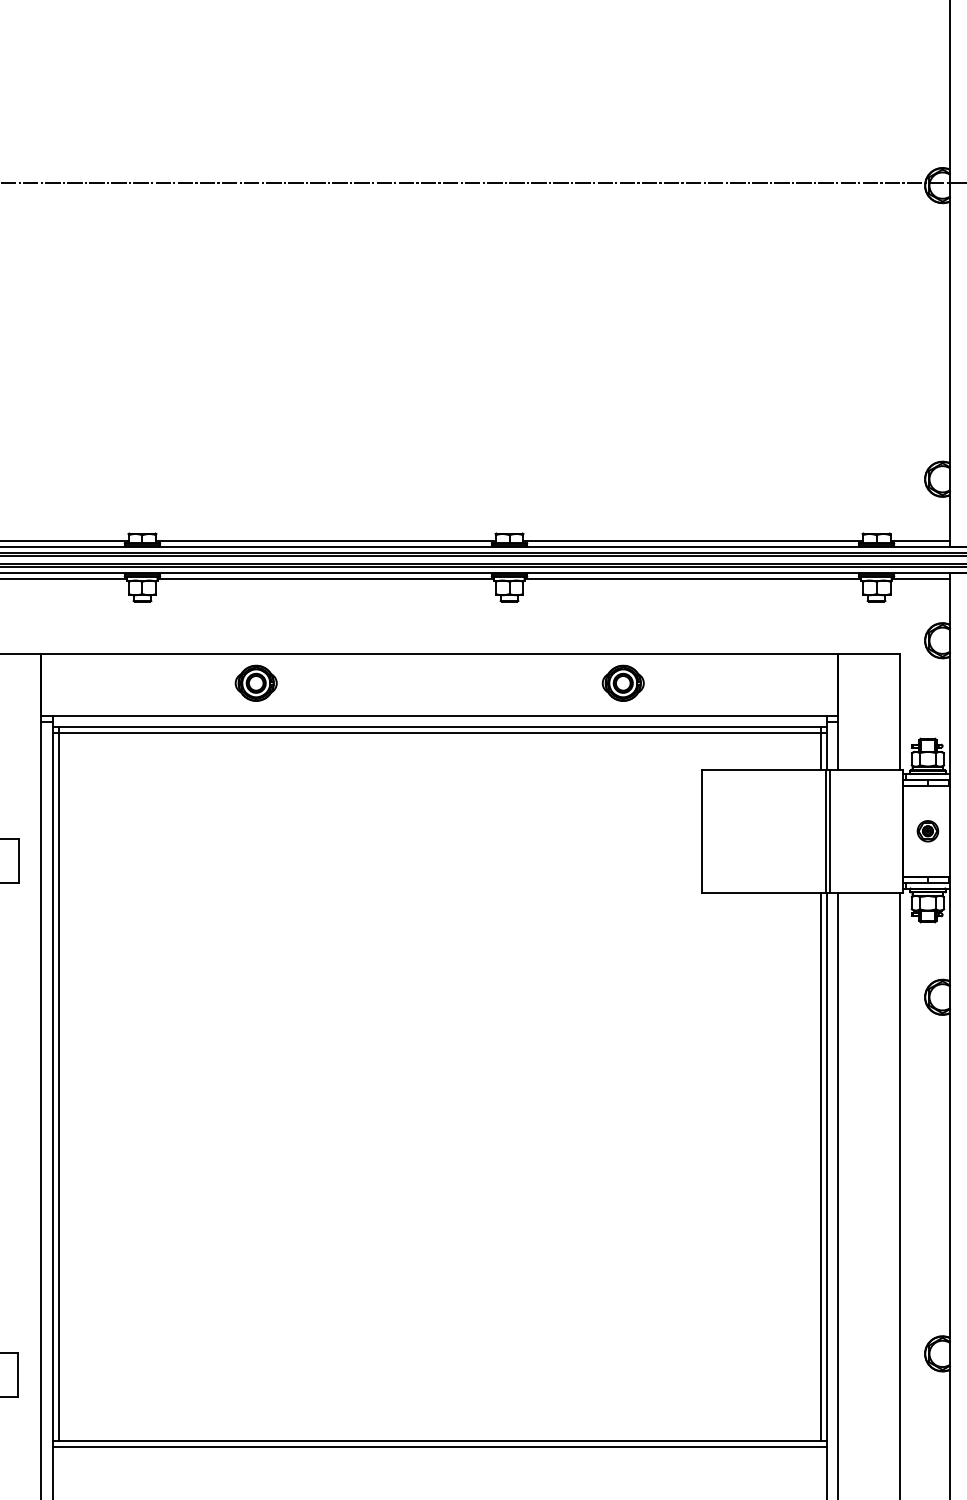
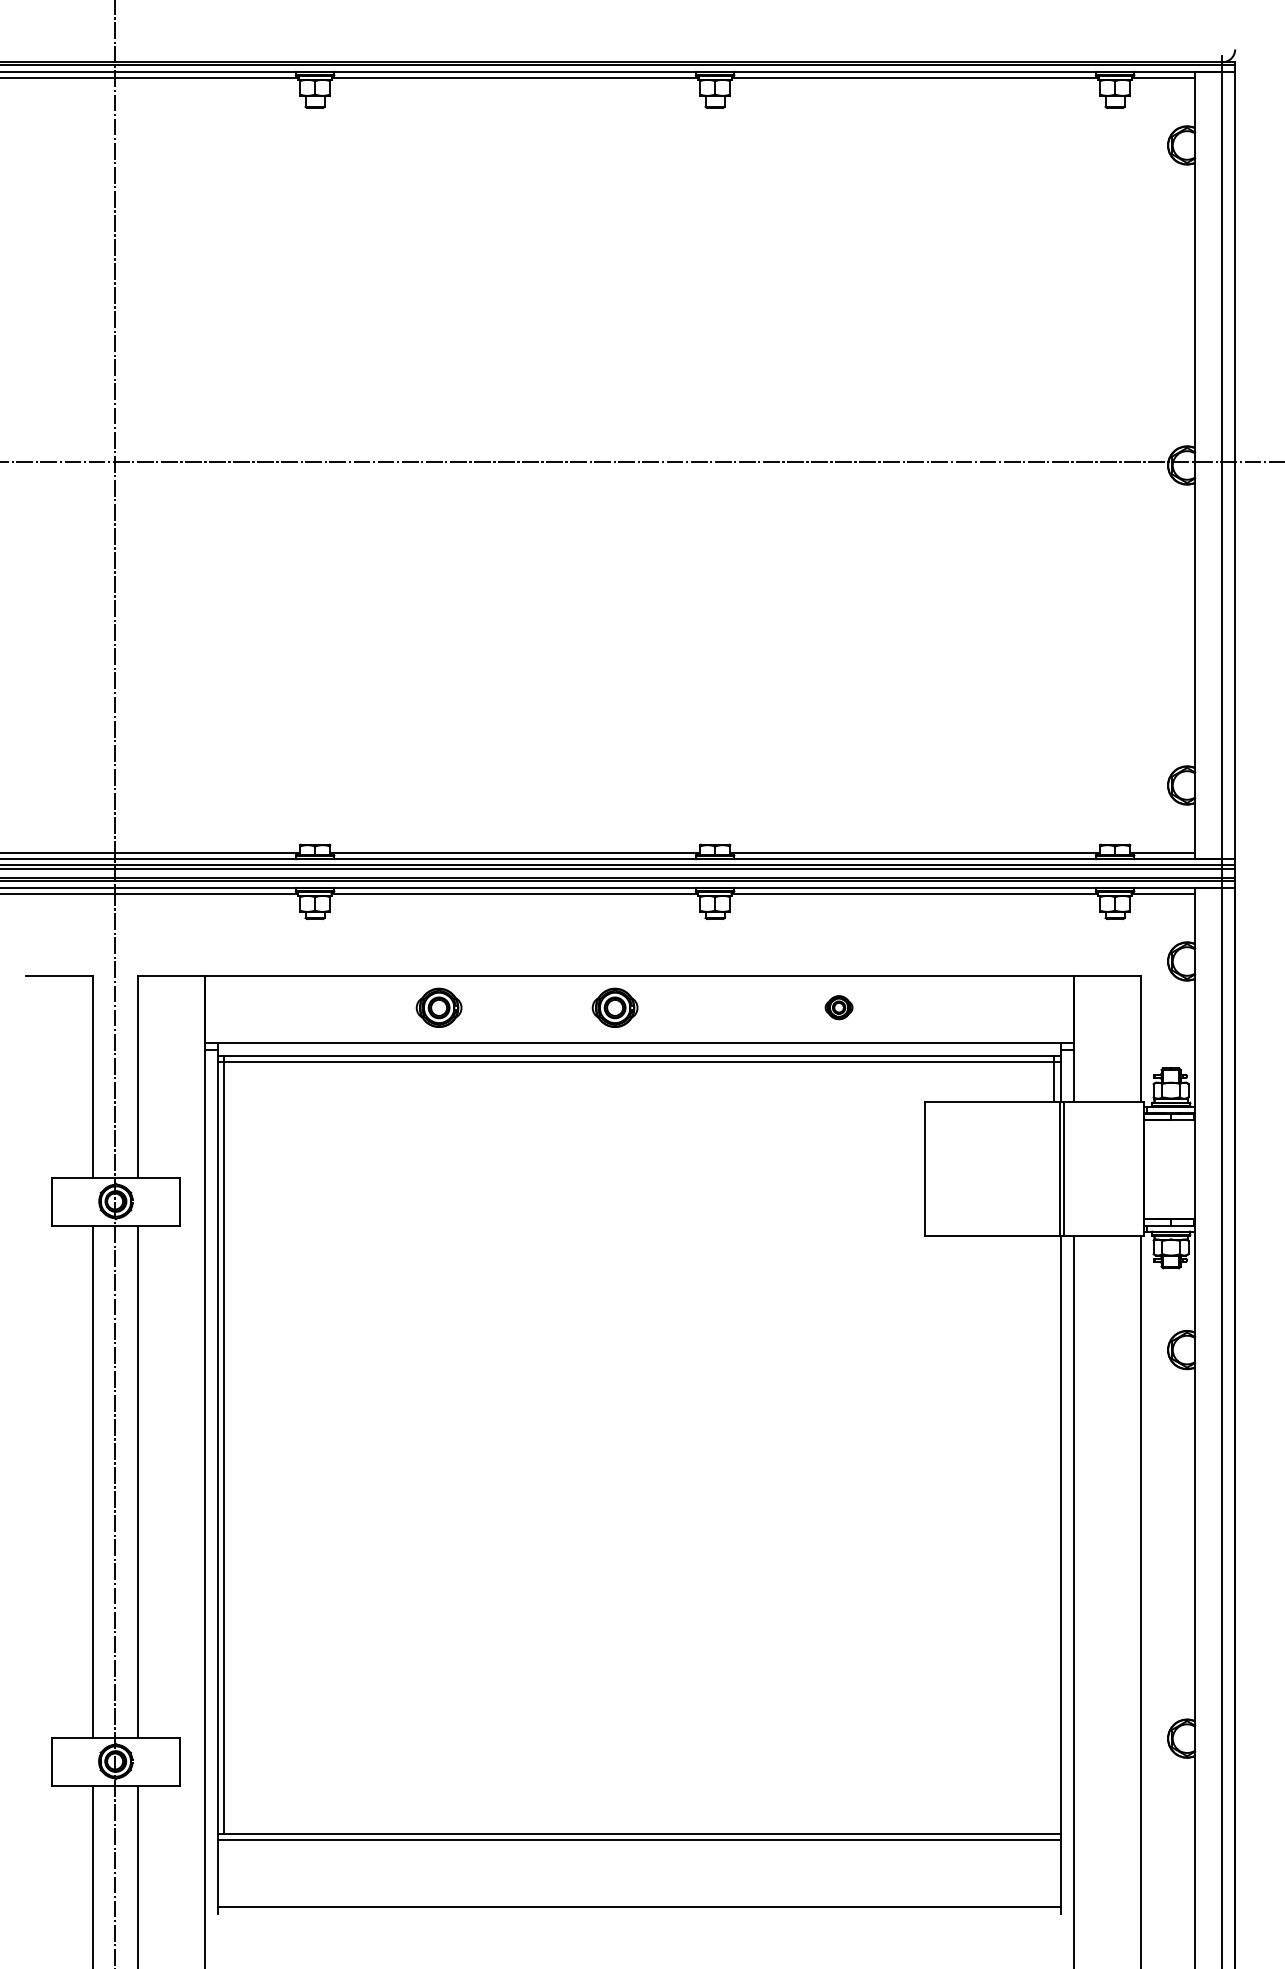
part: (417, 682) -> (614, 1007), added
part: (622, 682) -> (838, 1007), size x0.6
part: (928, 831) -> (1171, 1169), removed
line: (820, 1166) -> (1054, 1534), removed

